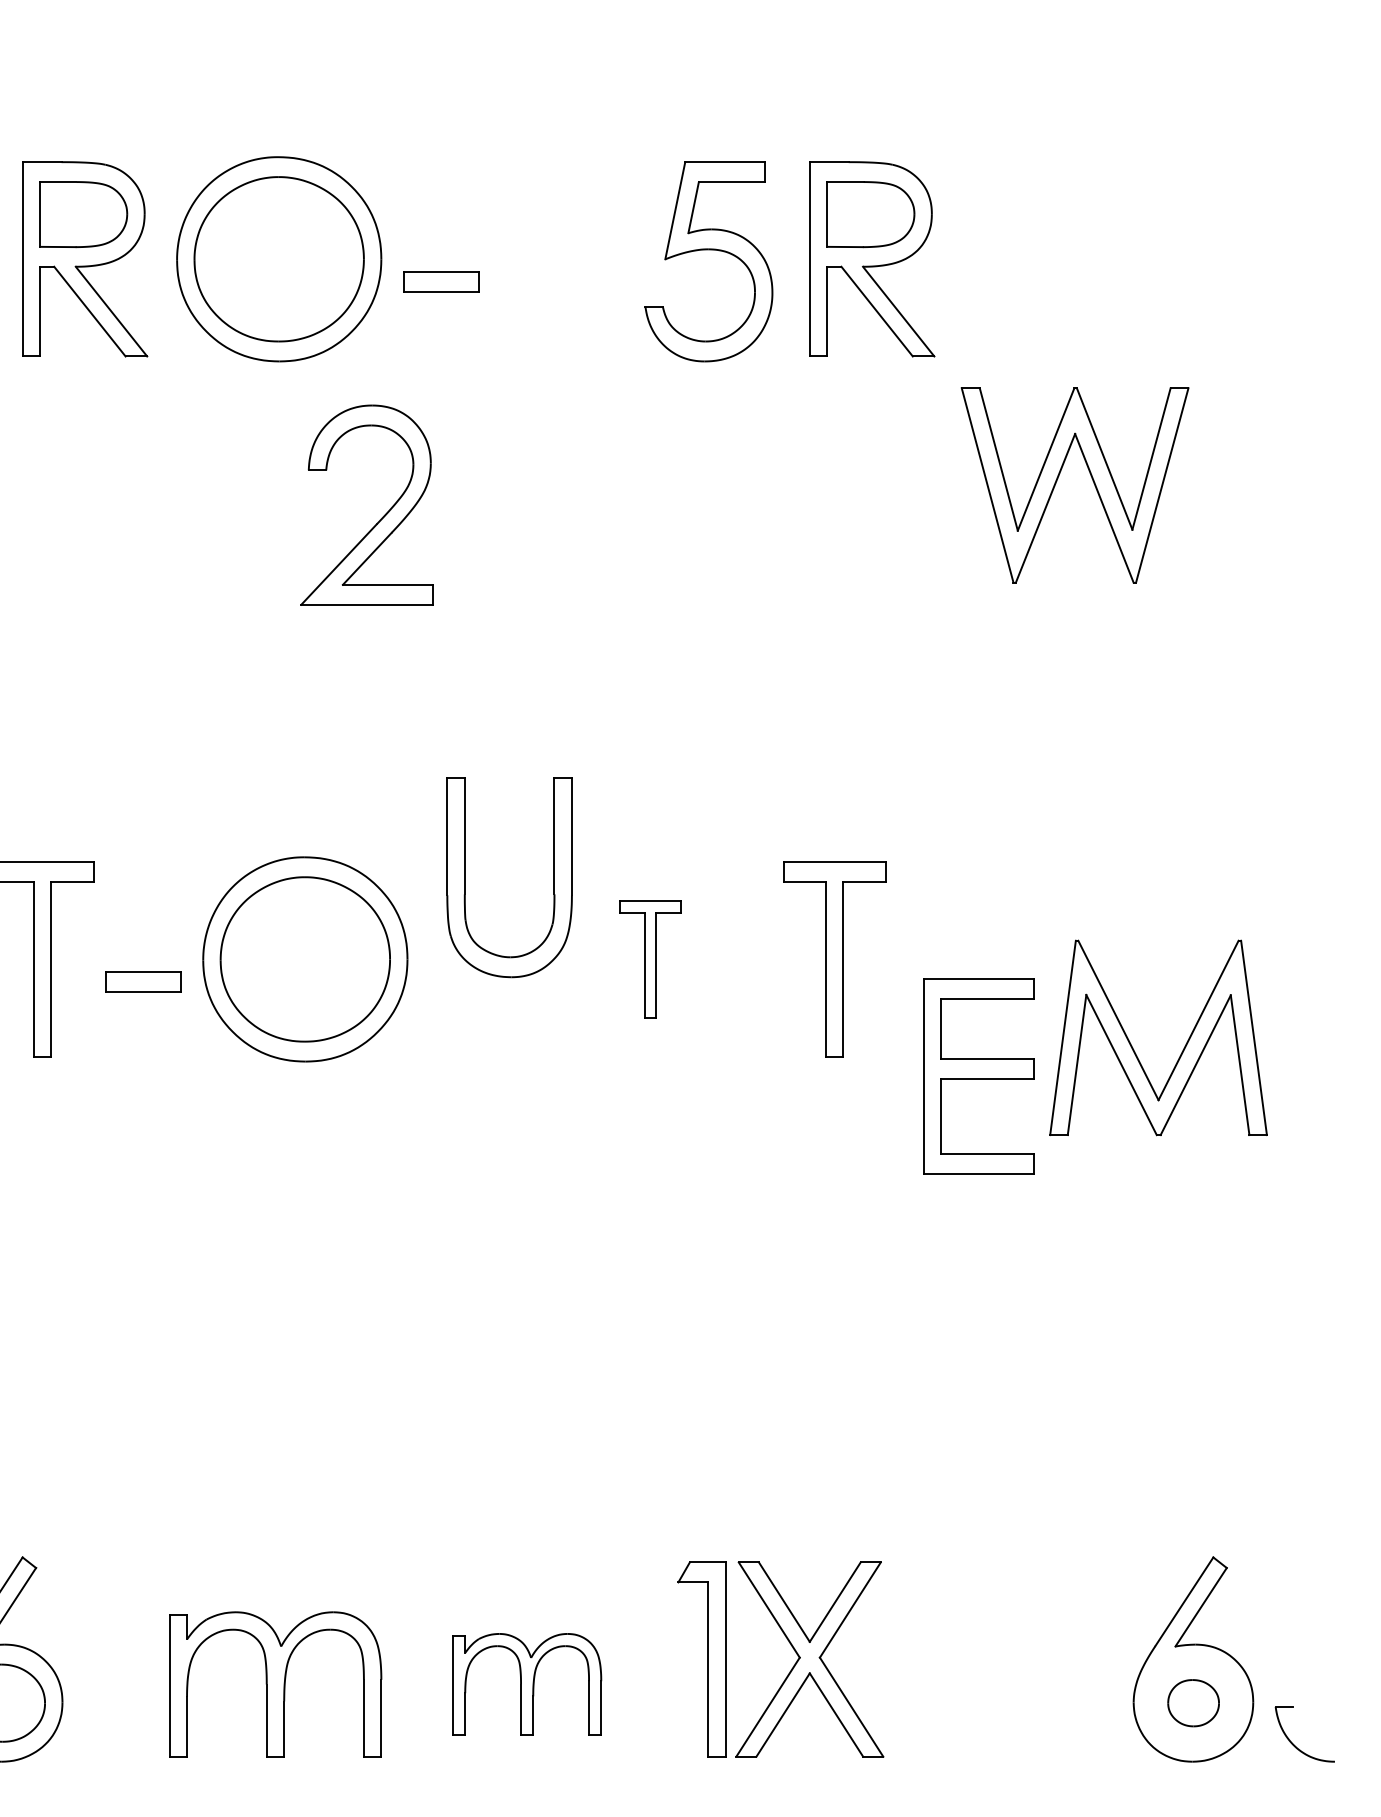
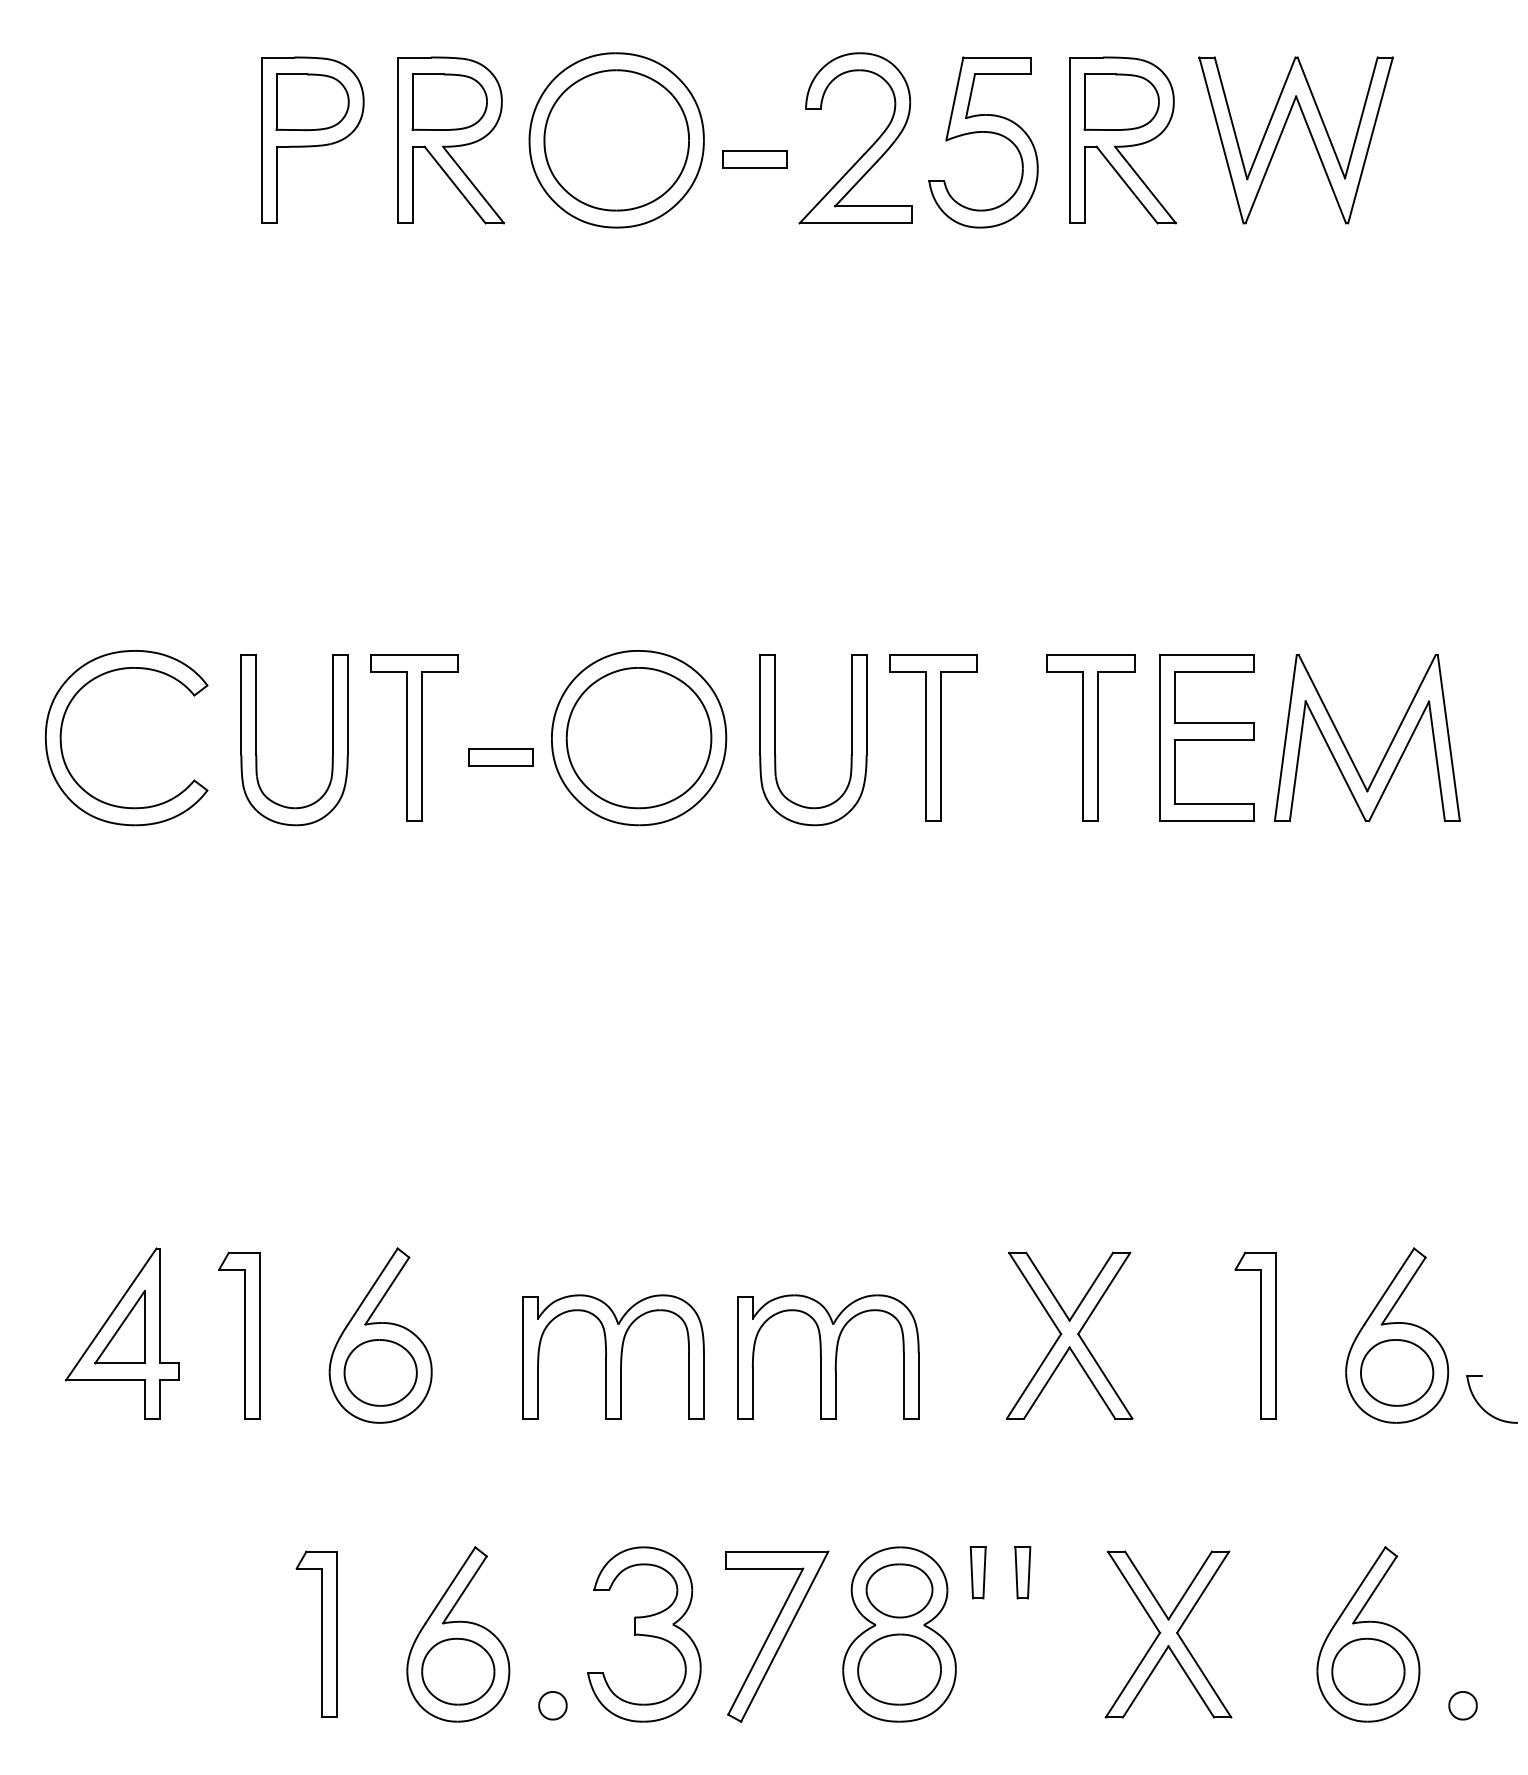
part: (1057, 480) -> (1281, 136), moved
part: (380, 518) -> (867, 149), moved
part: (465, 877) -> (775, 740), moved
part: (650, 958) -> (933, 737), size x1.67
part: (1134, 1048) -> (1346, 747), moved
part: (978, 1075) -> (1206, 737), moved
part: (701, 1659) -> (1255, 1335), moved
part: (527, 1683) -> (828, 1356), size x1.43
part: (1193, 1702) -> (1397, 1372), size x1.67

